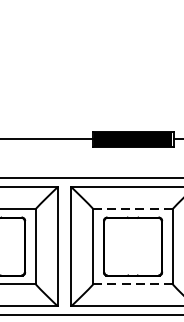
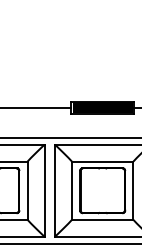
line: (132, 208) -> (102, 161), dashed -> solid
line: (132, 283) -> (102, 219), dashed -> solid

